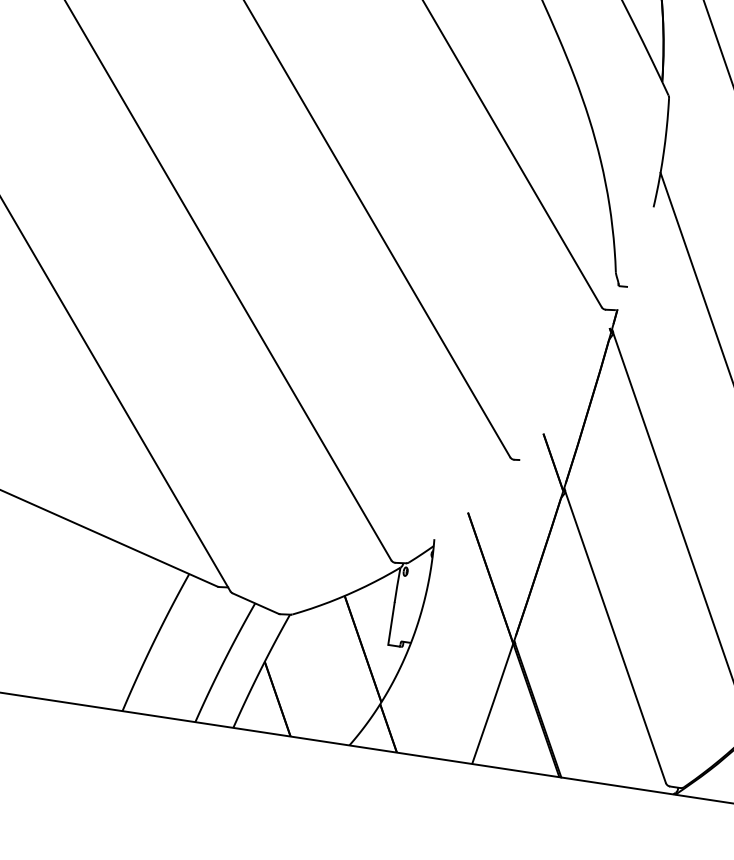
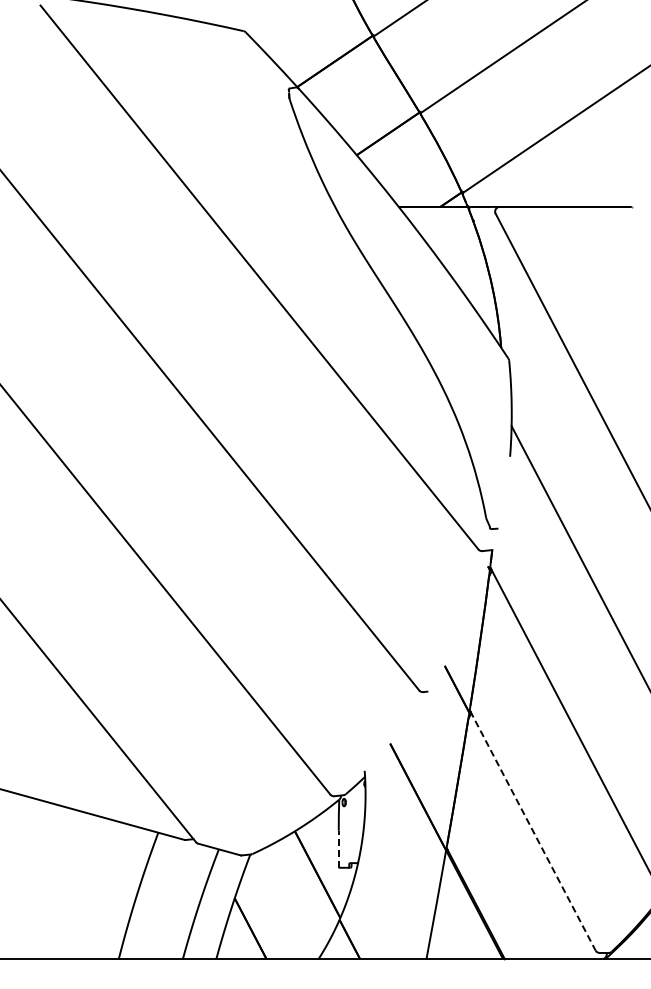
line: (391, 624) -> (338, 849), solid -> dashed
line: (615, 637) -> (533, 831), solid -> dashed

